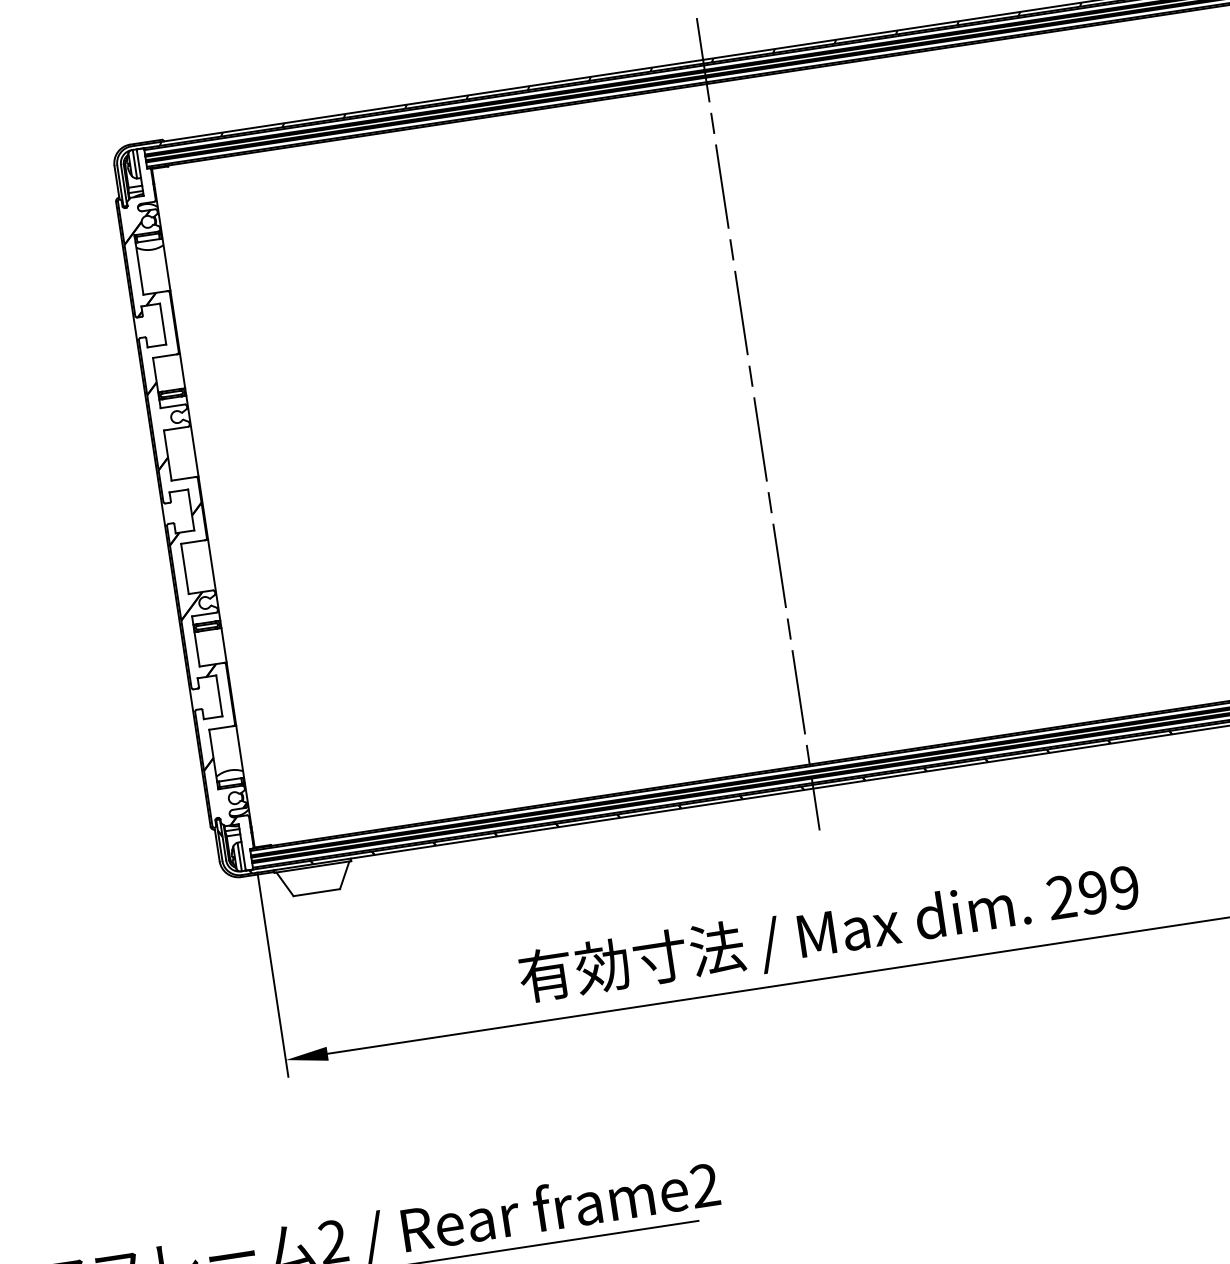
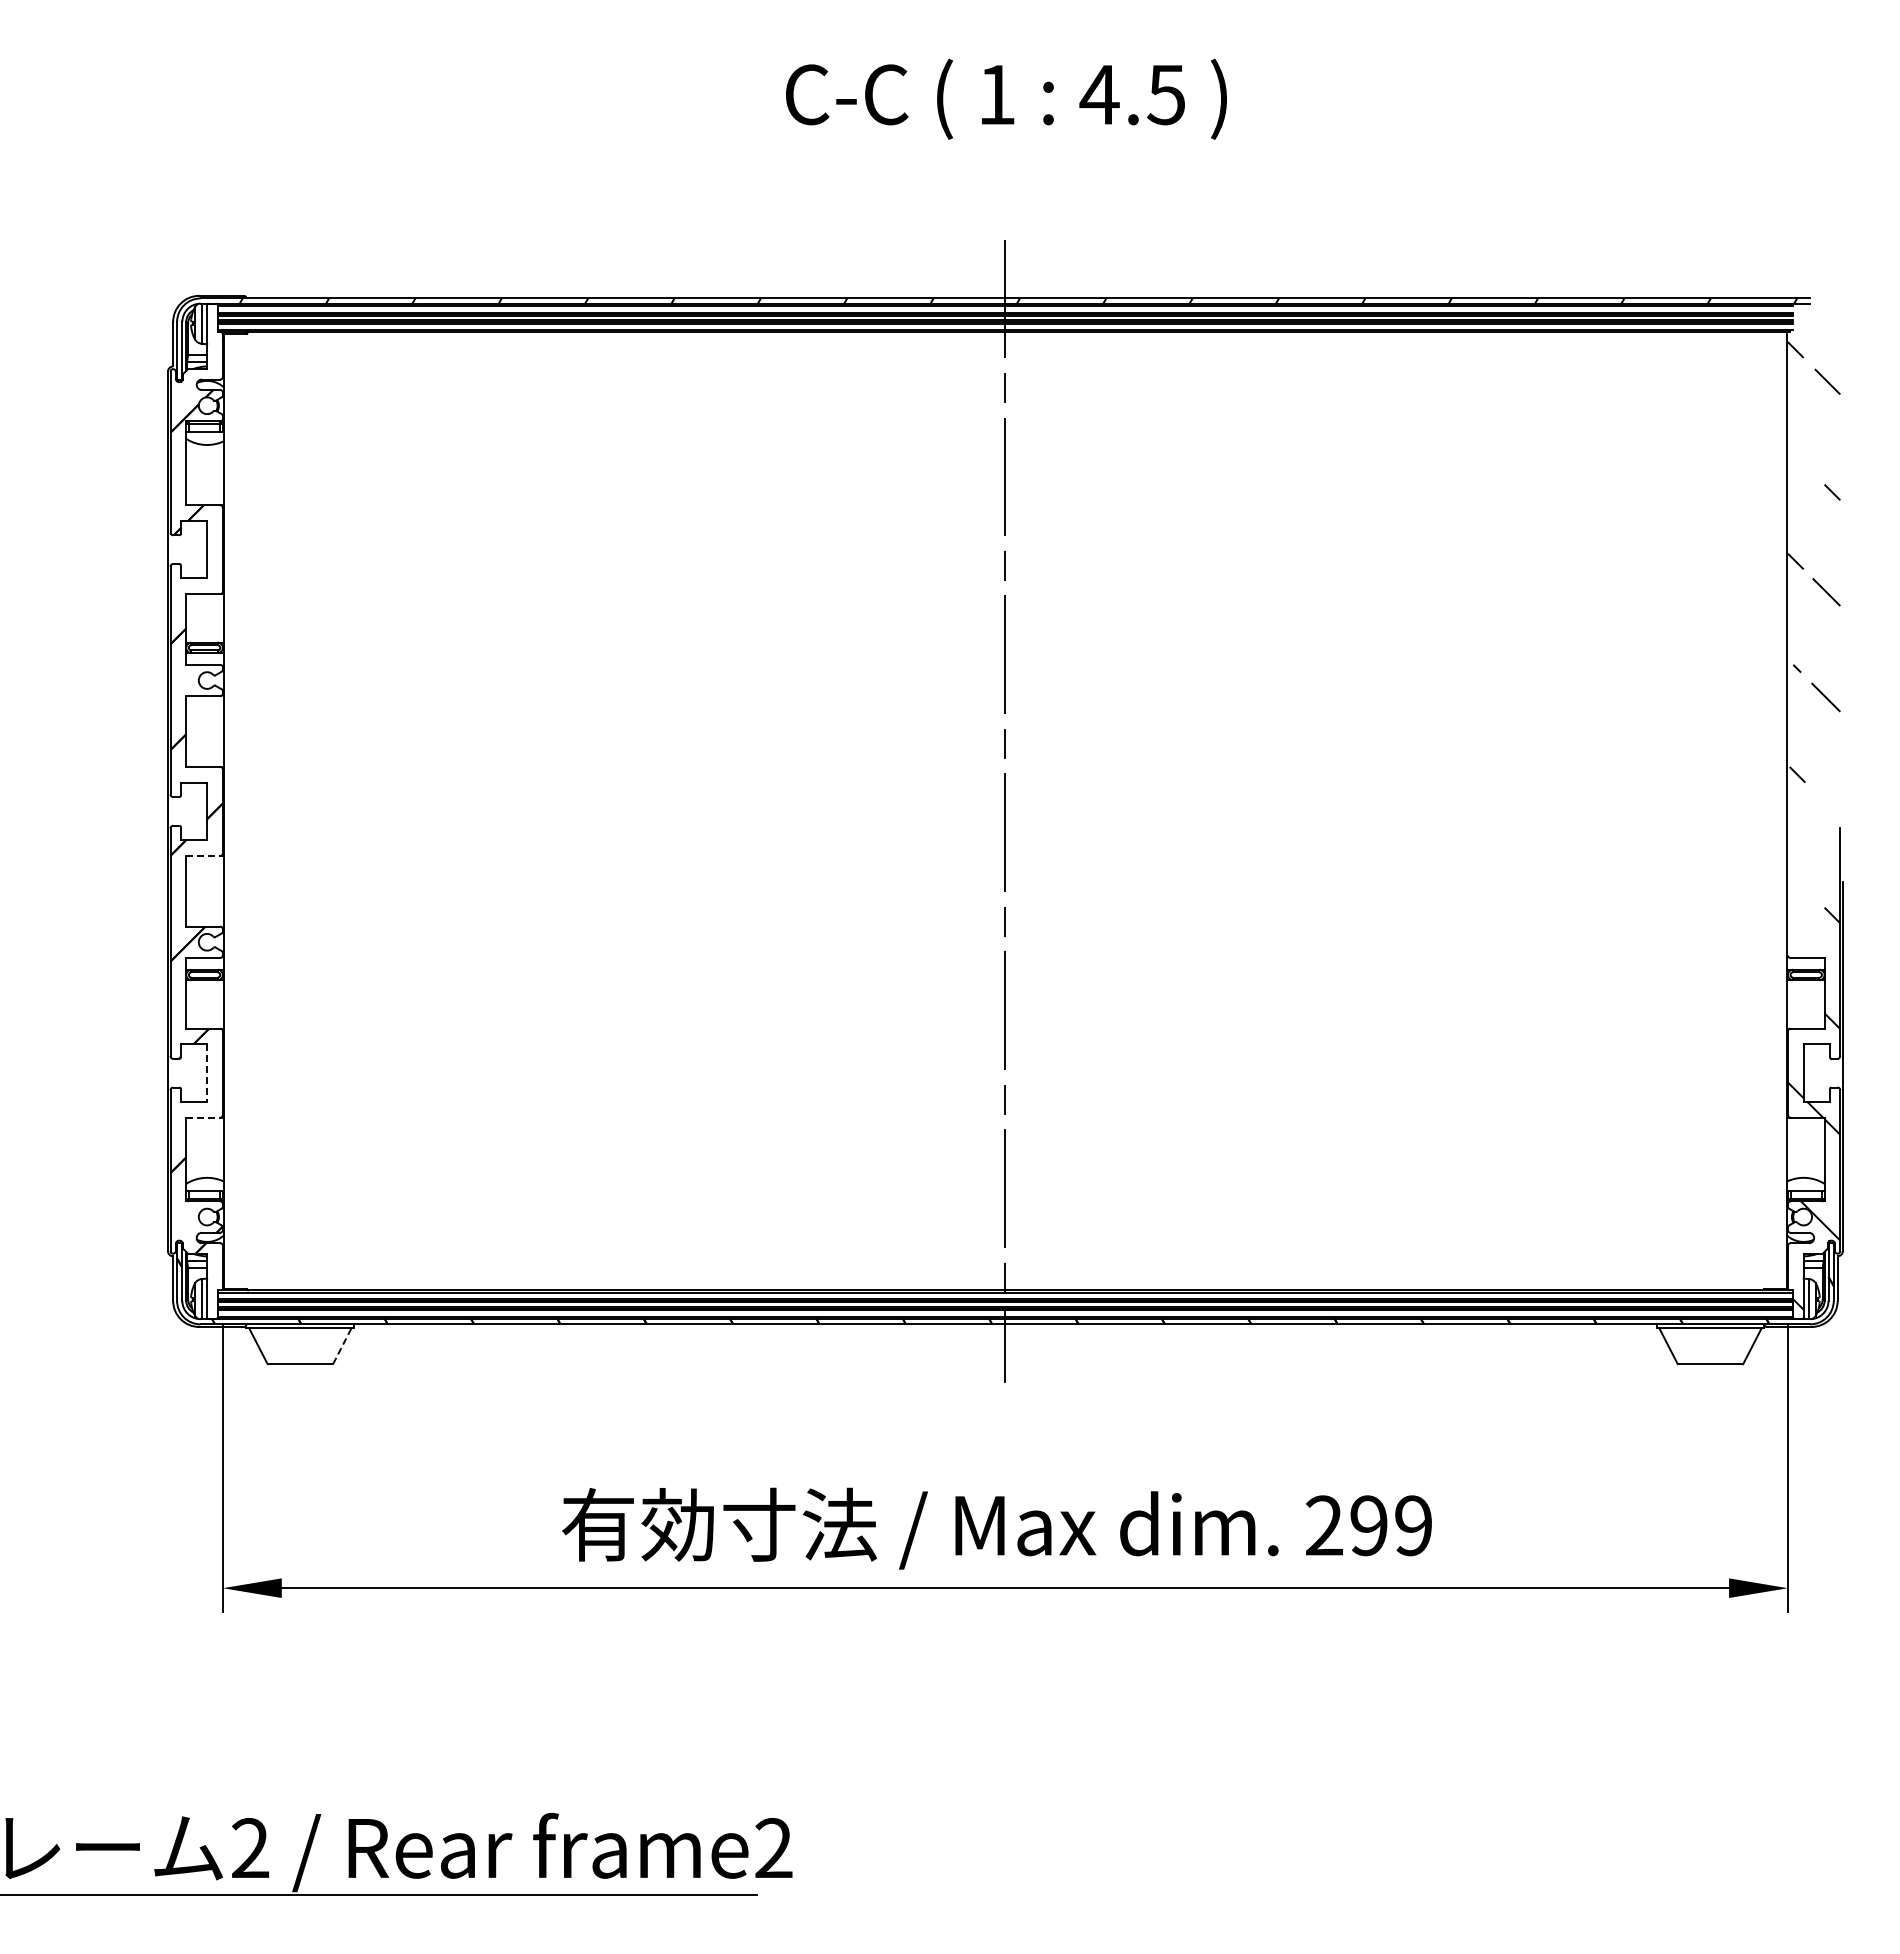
line: (193, 541) -> (203, 855), solid -> dashed
line: (219, 696) -> (207, 1073), solid -> dashed
line: (221, 727) -> (203, 1117), solid -> dashed
line: (344, 874) -> (342, 1345), solid -> dashed

